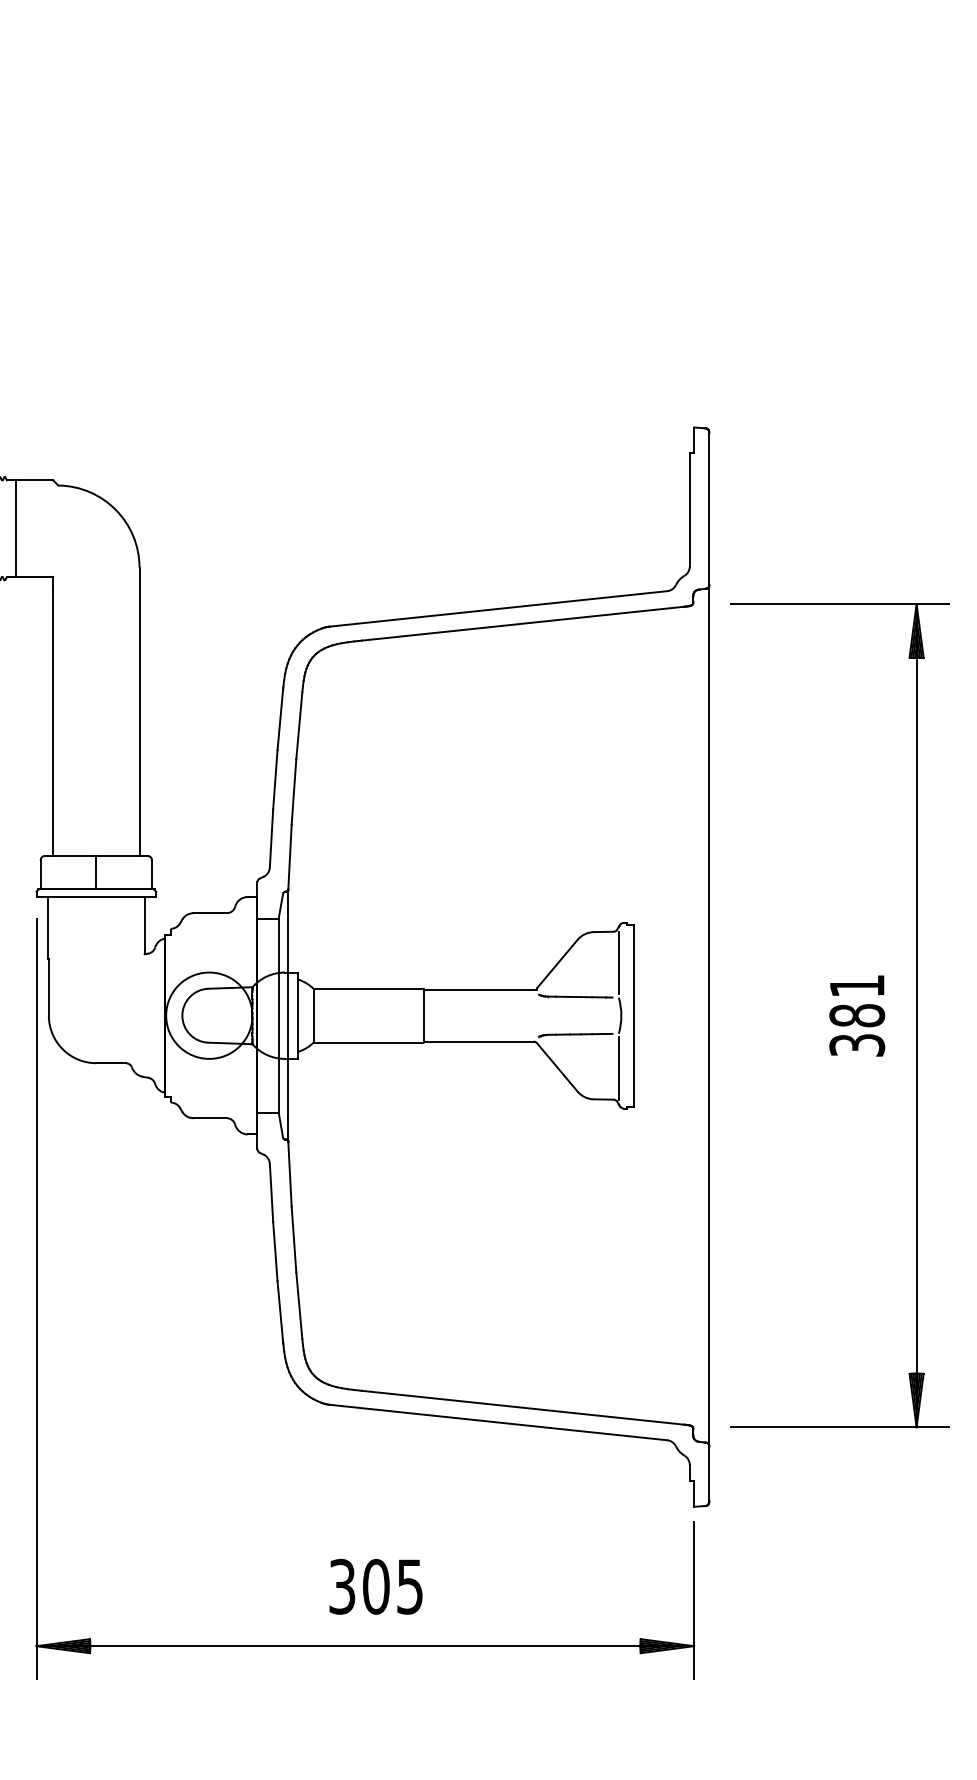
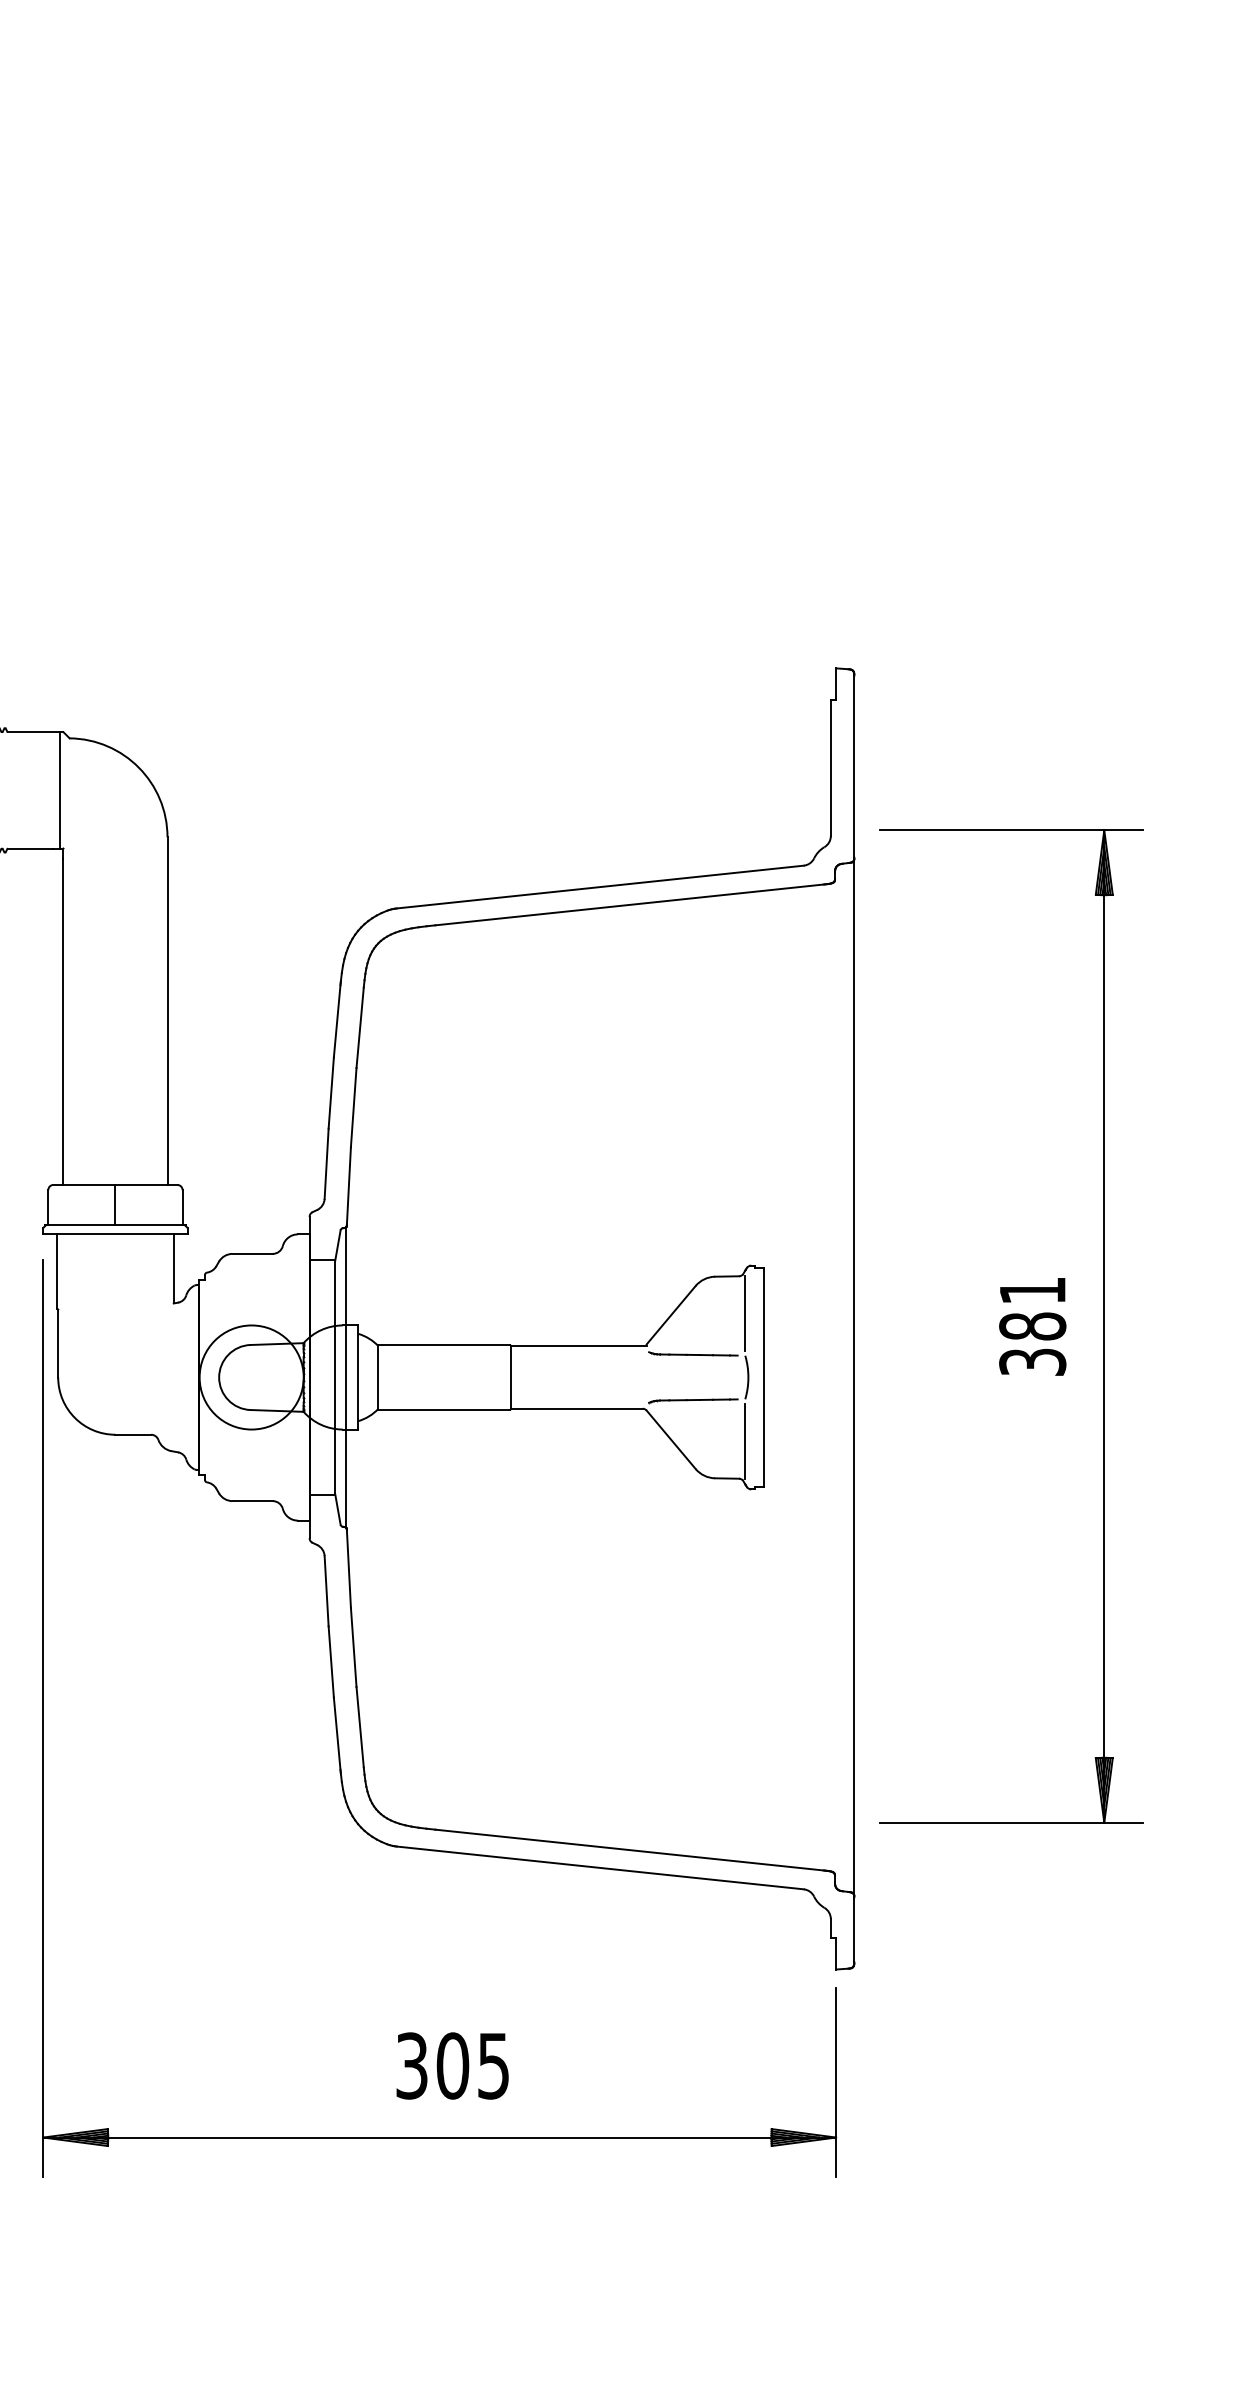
line: (15, 528) -> (59, 790), moved
part: (839, 1015) -> (1011, 1326), moved

